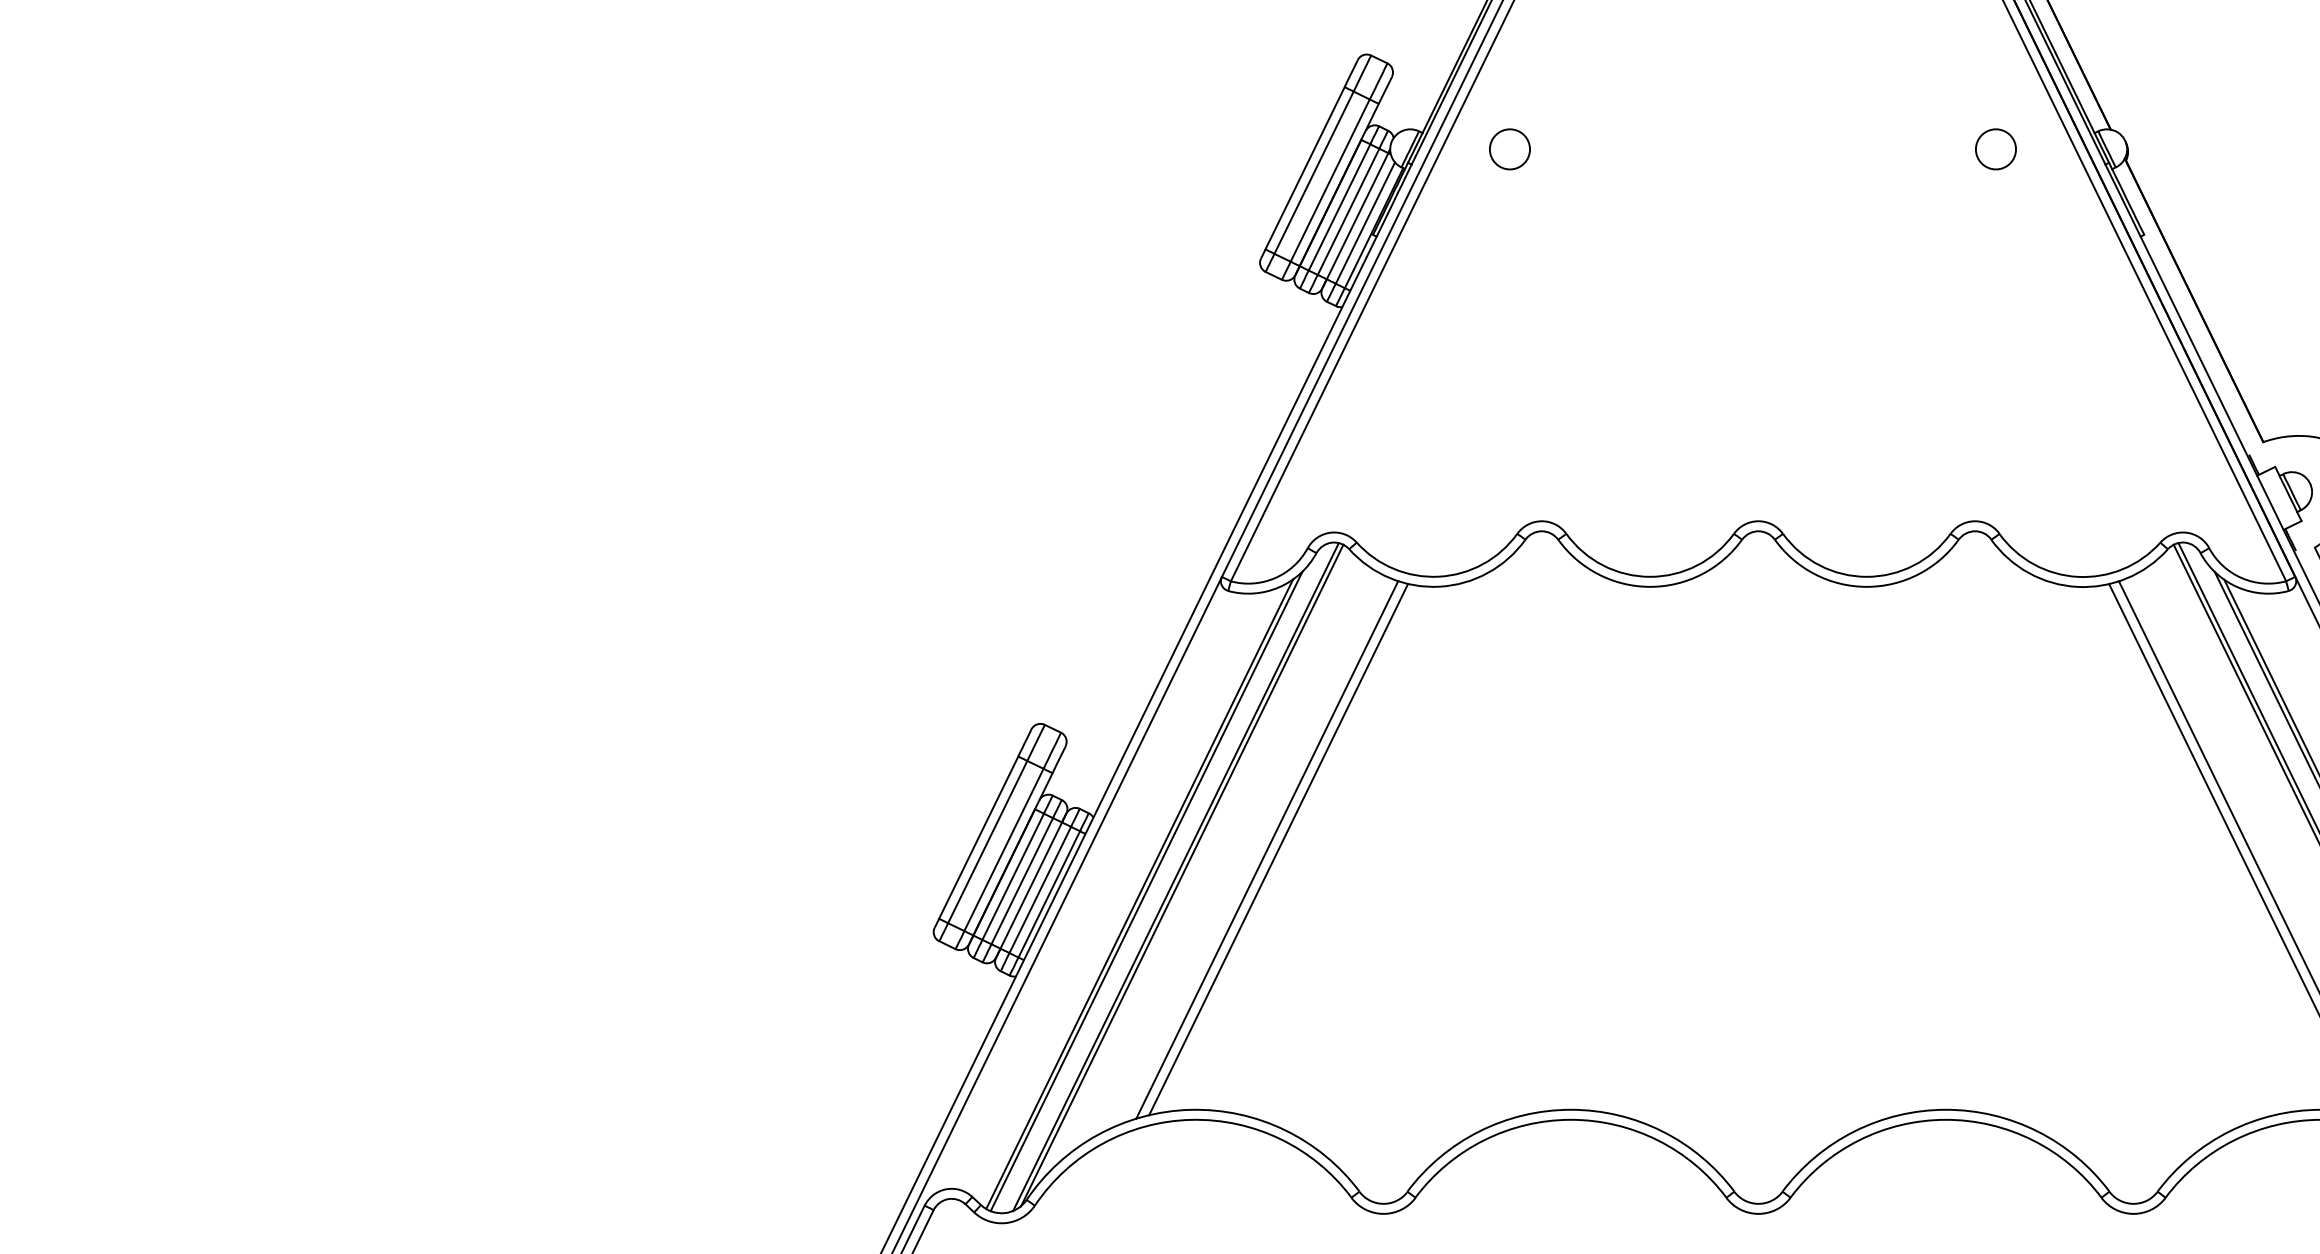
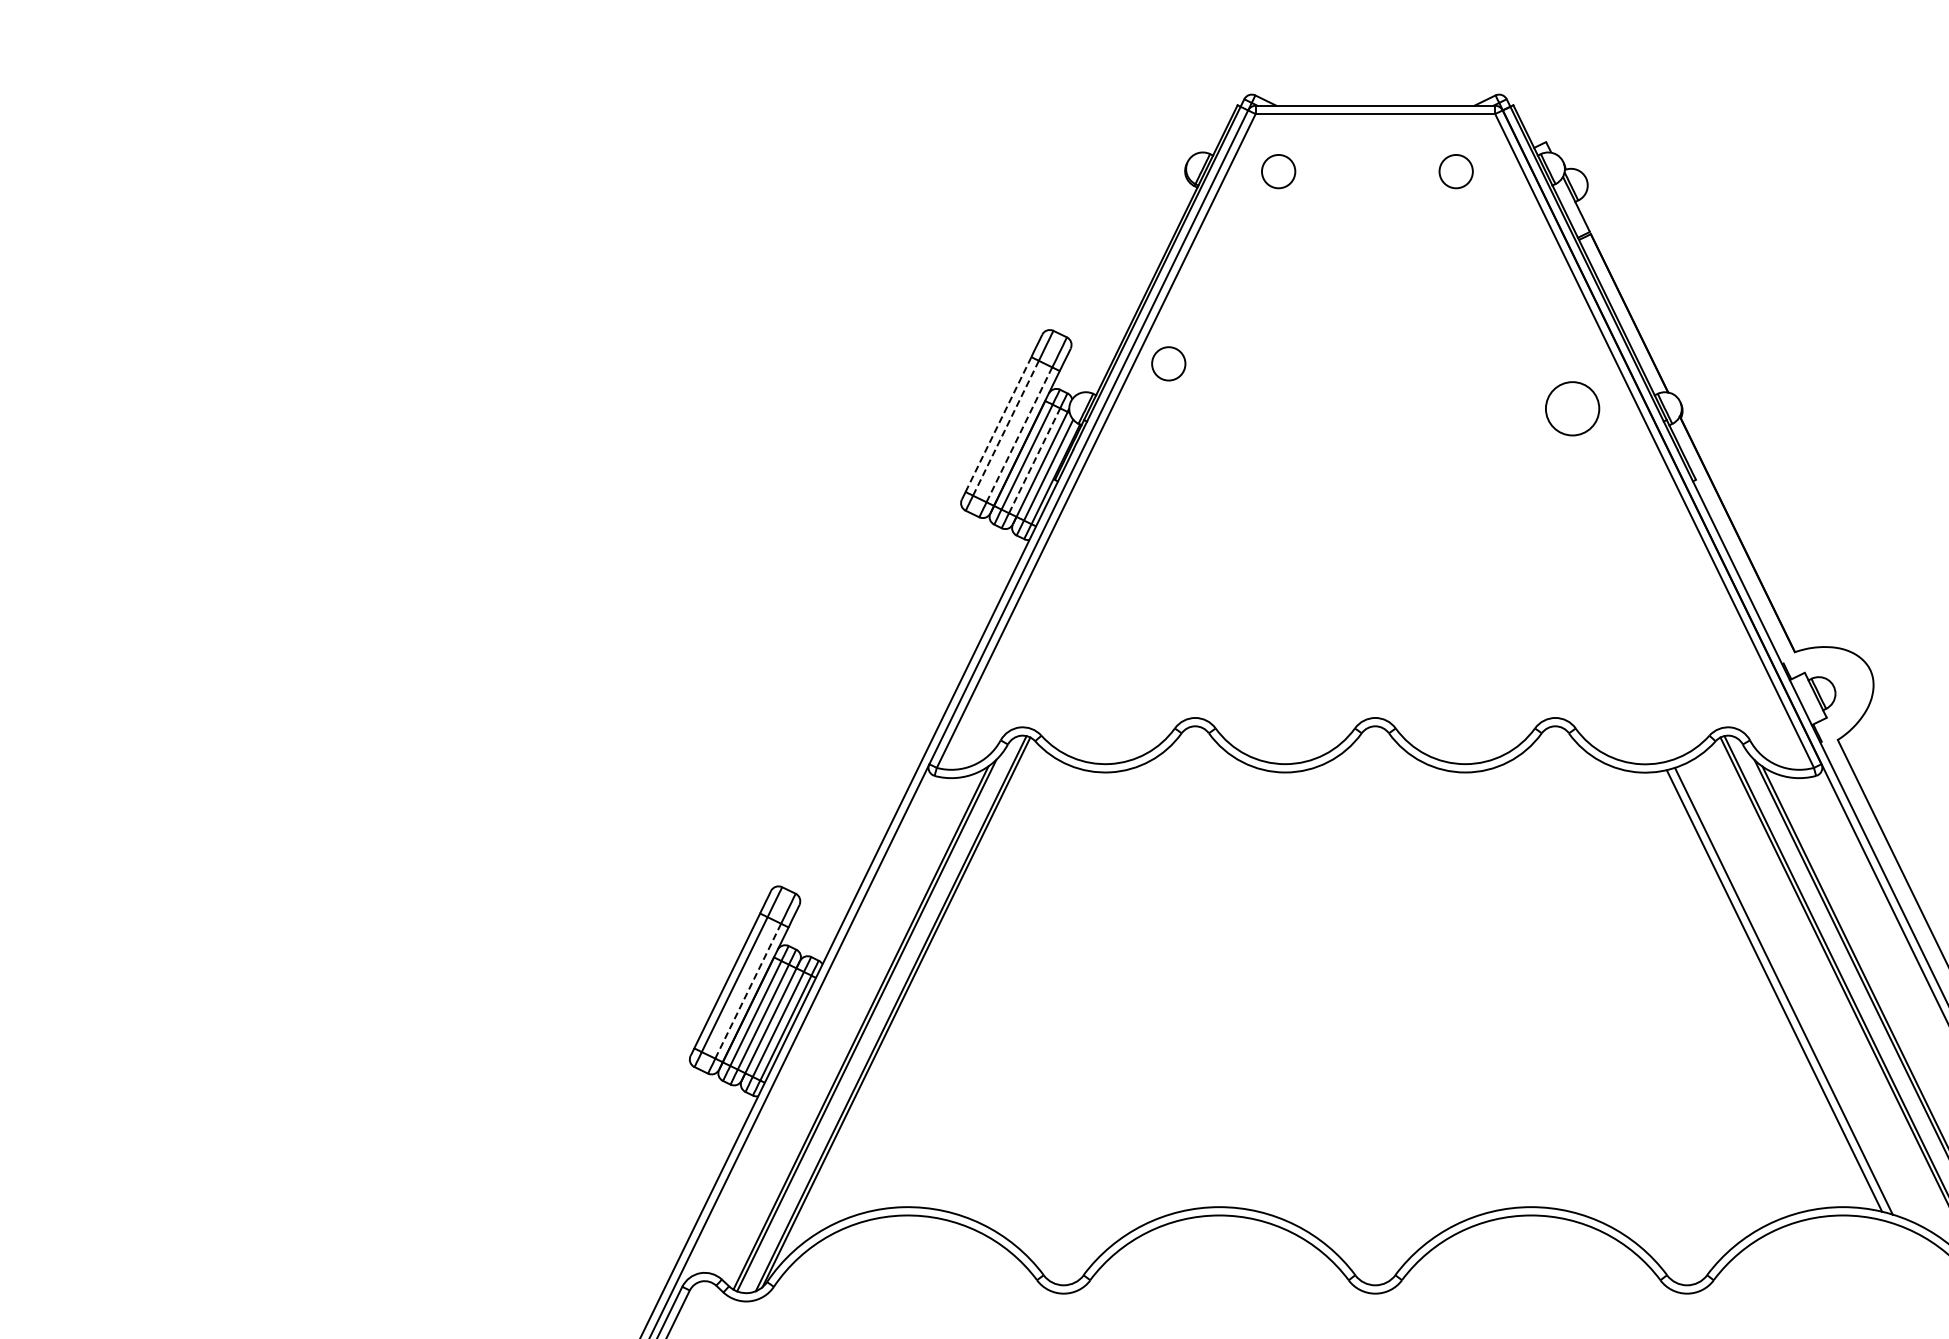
circle: (1509, 148) -> (1168, 363), moved
circle: (1995, 148) -> (1572, 408), size x1.6
line: (1305, 168) -> (998, 424), solid -> dashed
line: (1313, 172) -> (1005, 428), solid -> dashed
line: (1330, 180) -> (1019, 434), solid -> dashed
line: (1348, 211) -> (1034, 460), solid -> dashed
line: (1004, 849) -> (748, 990), solid -> dashed
line: (1266, 849) -> (966, 990), removed
line: (1278, 849) -> (976, 990), removed

